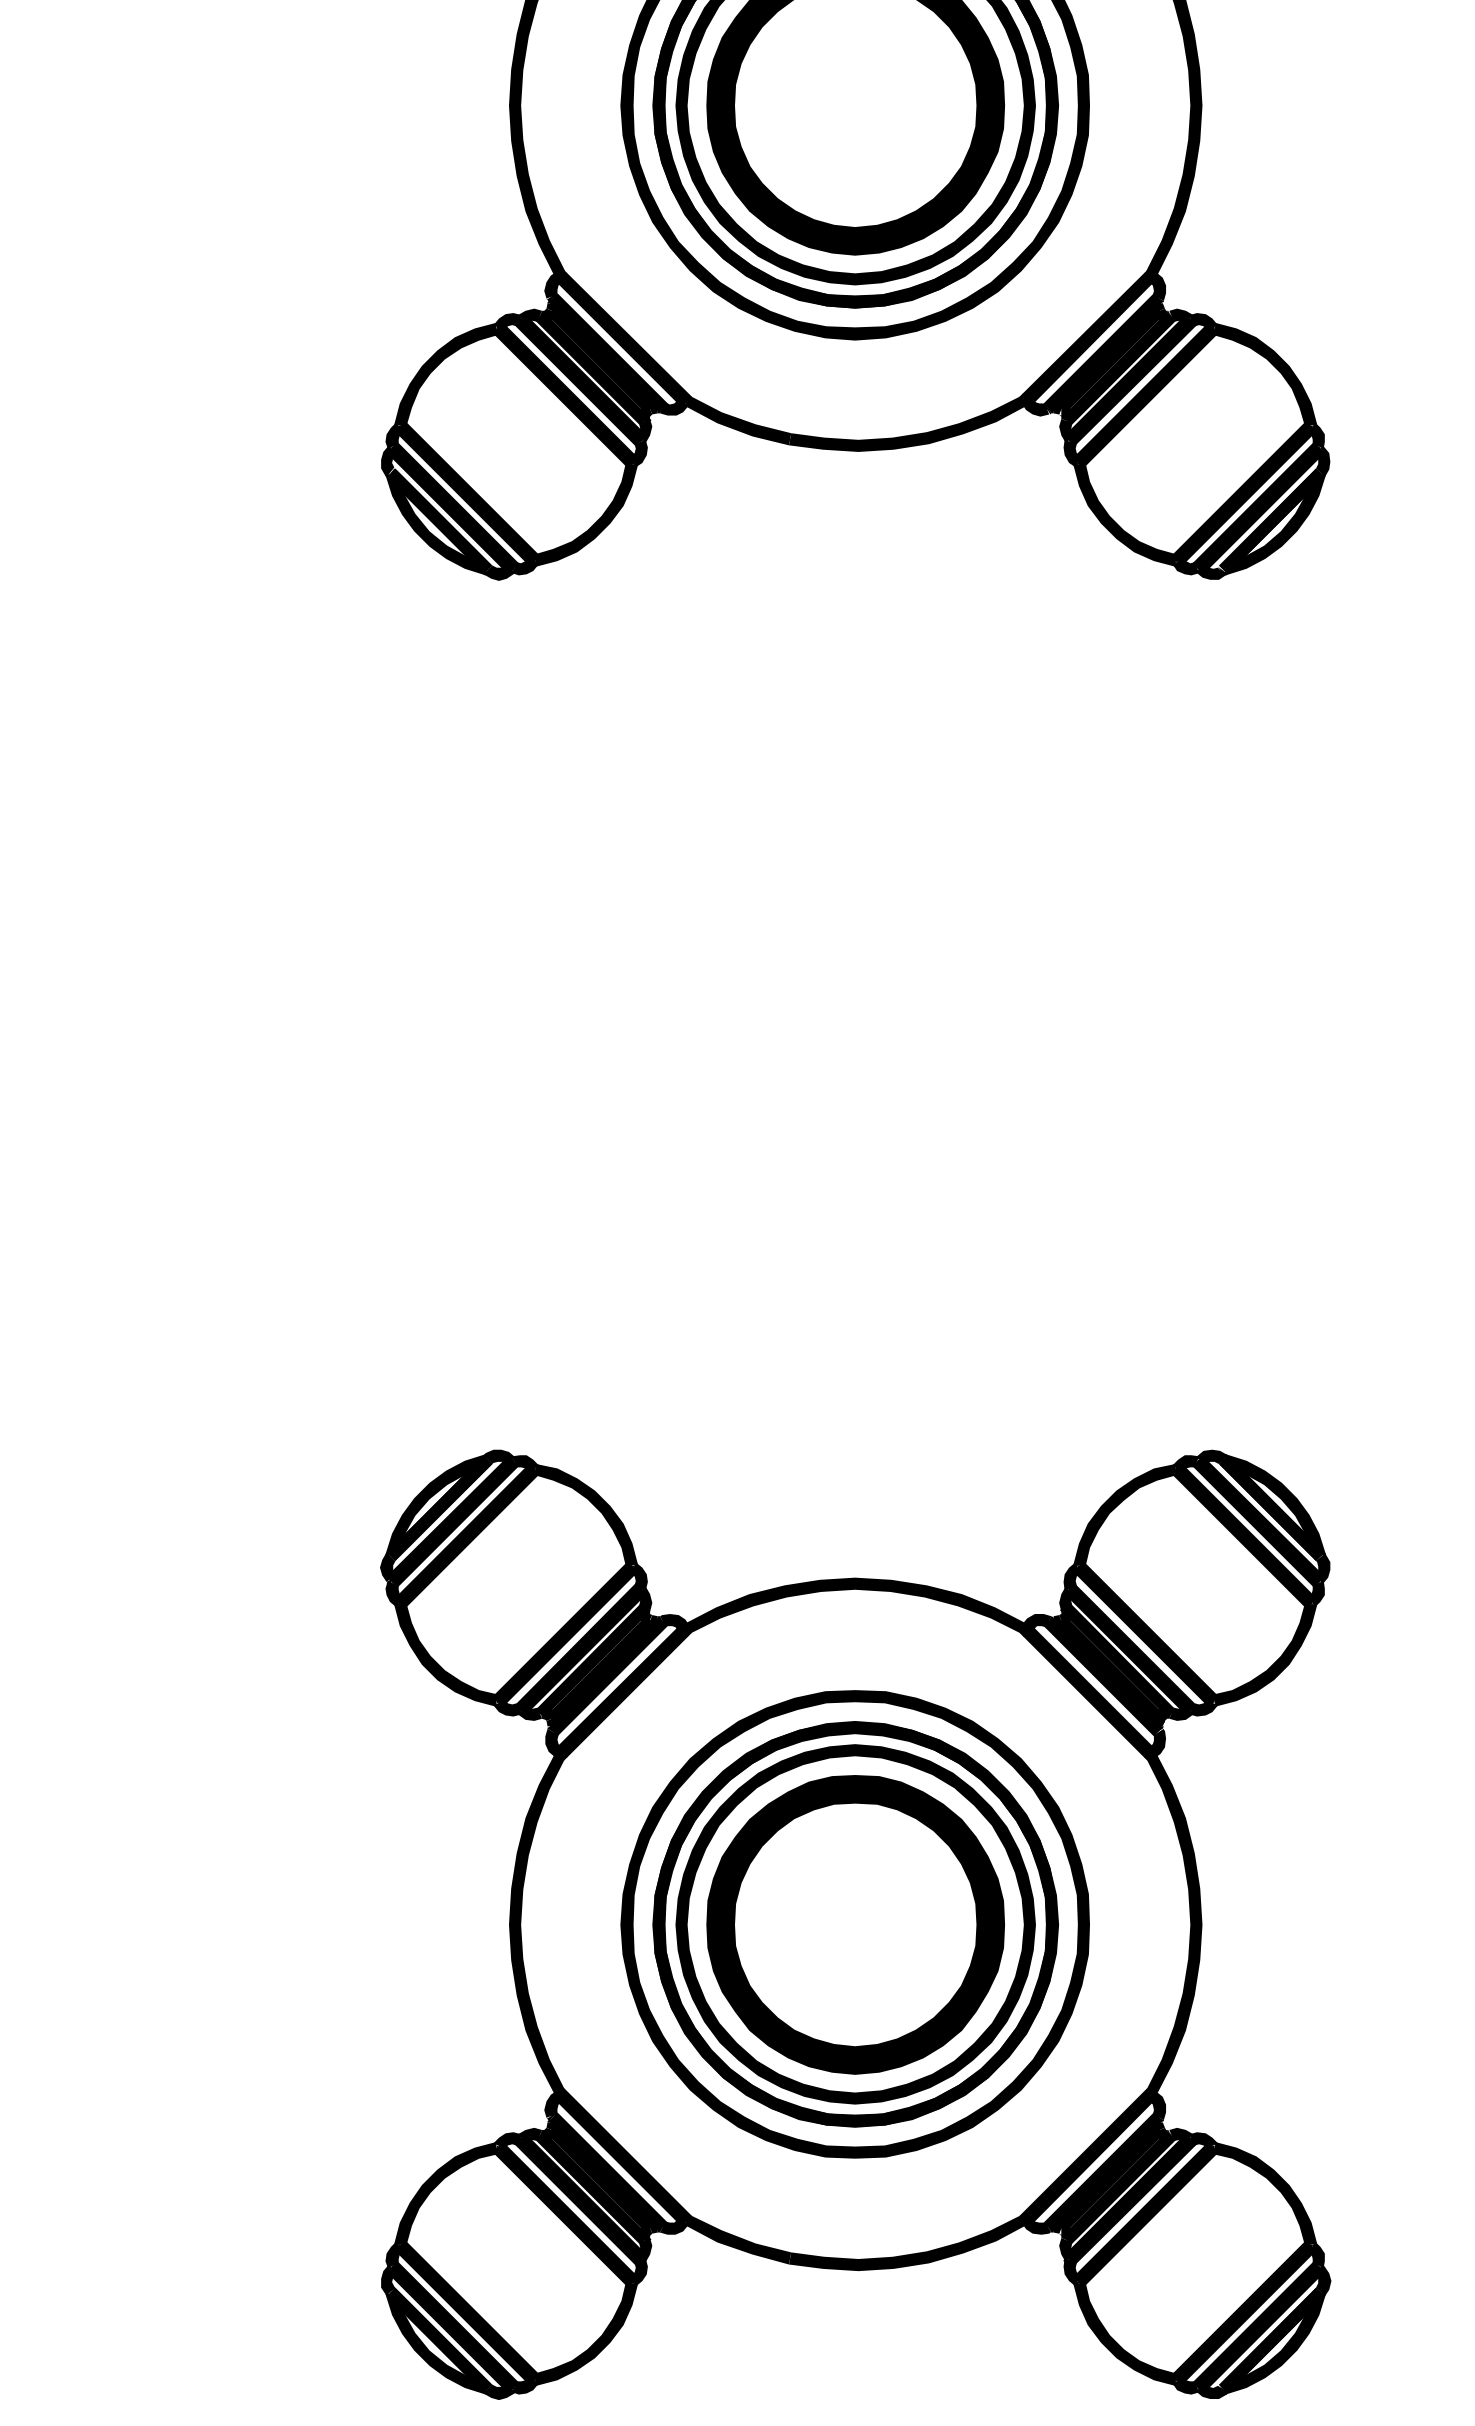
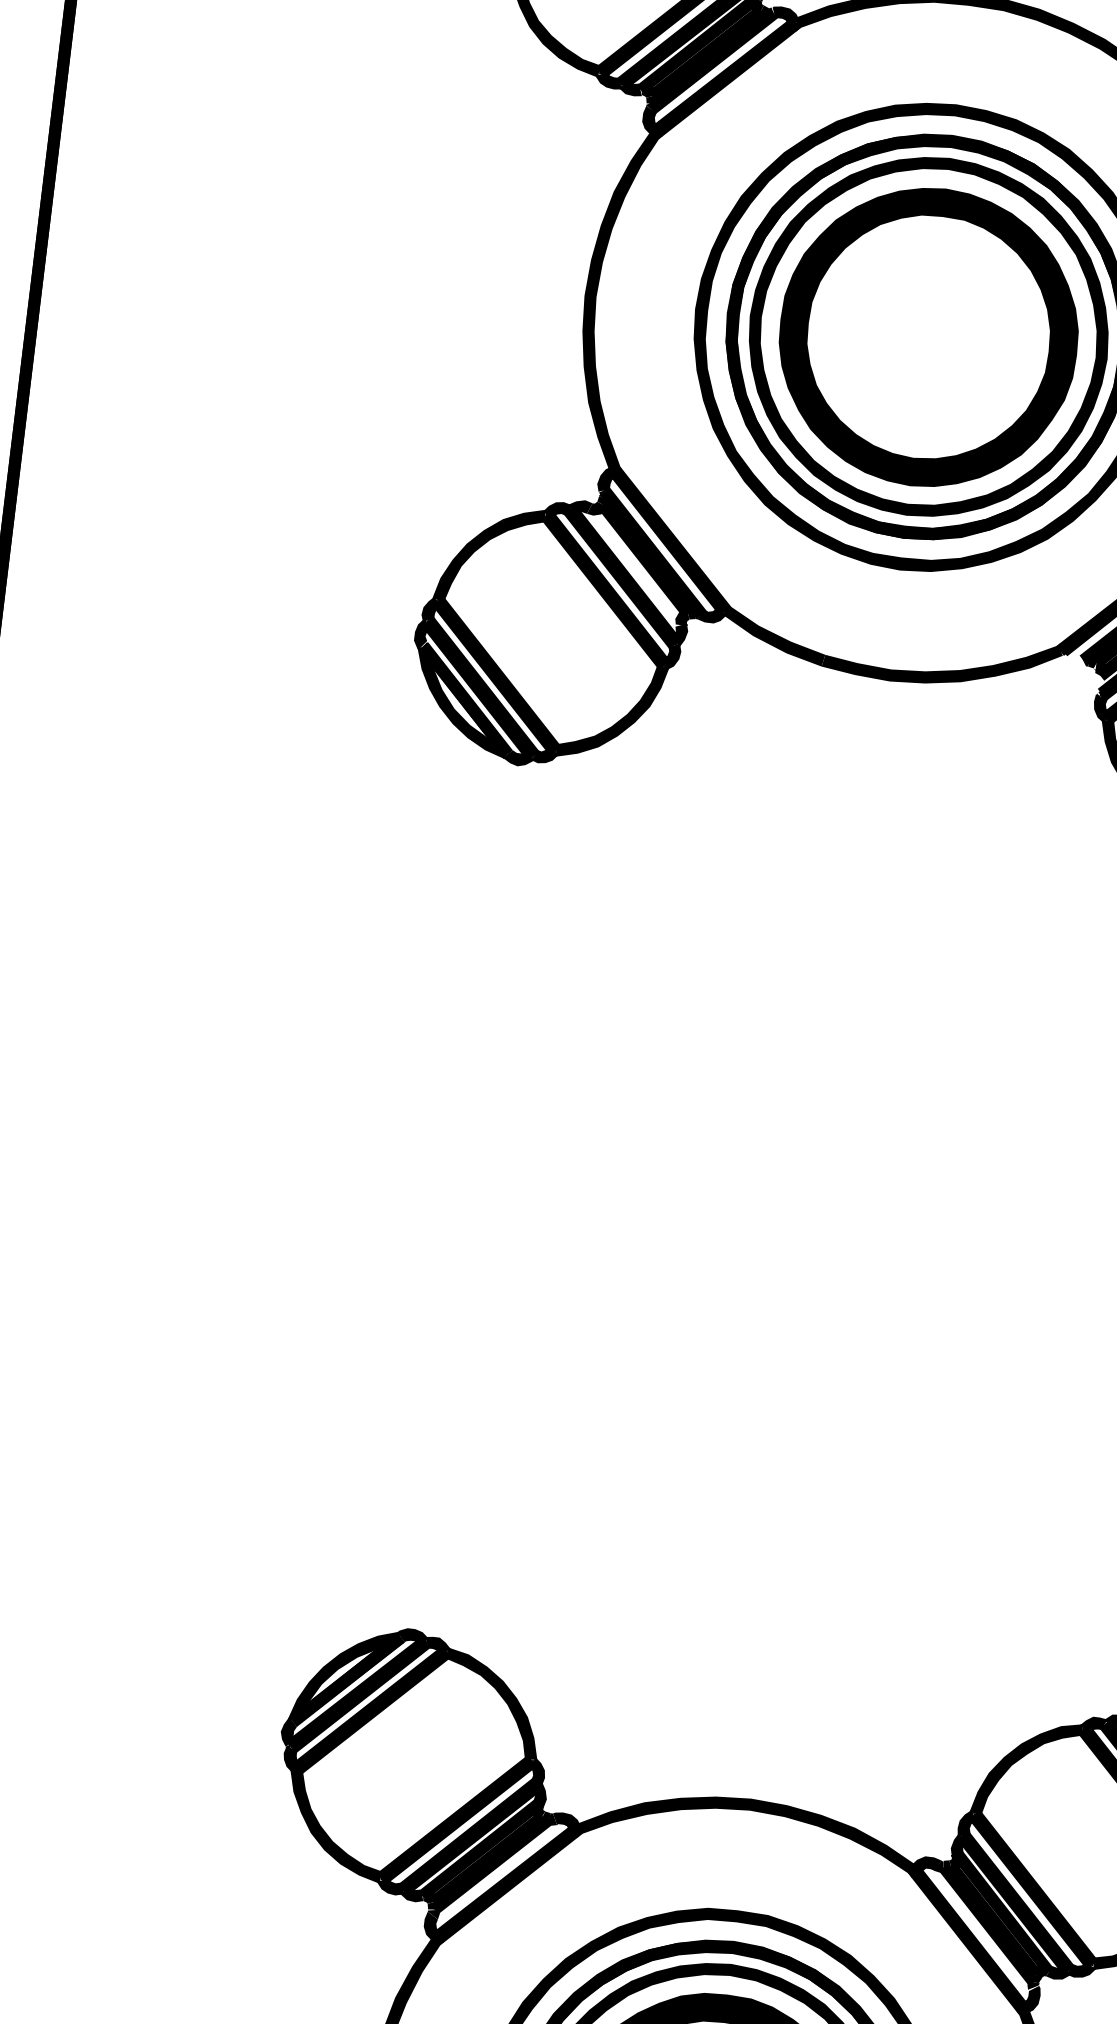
fill: (591, 368) -> (634, 566), removed
fill: (1036, 407) -> (1071, 658), removed
fill: (1066, 430) -> (1098, 685), removed
fill: (607, 1676) -> (493, 1867), removed
fill: (1102, 1676) -> (984, 1926), removed

